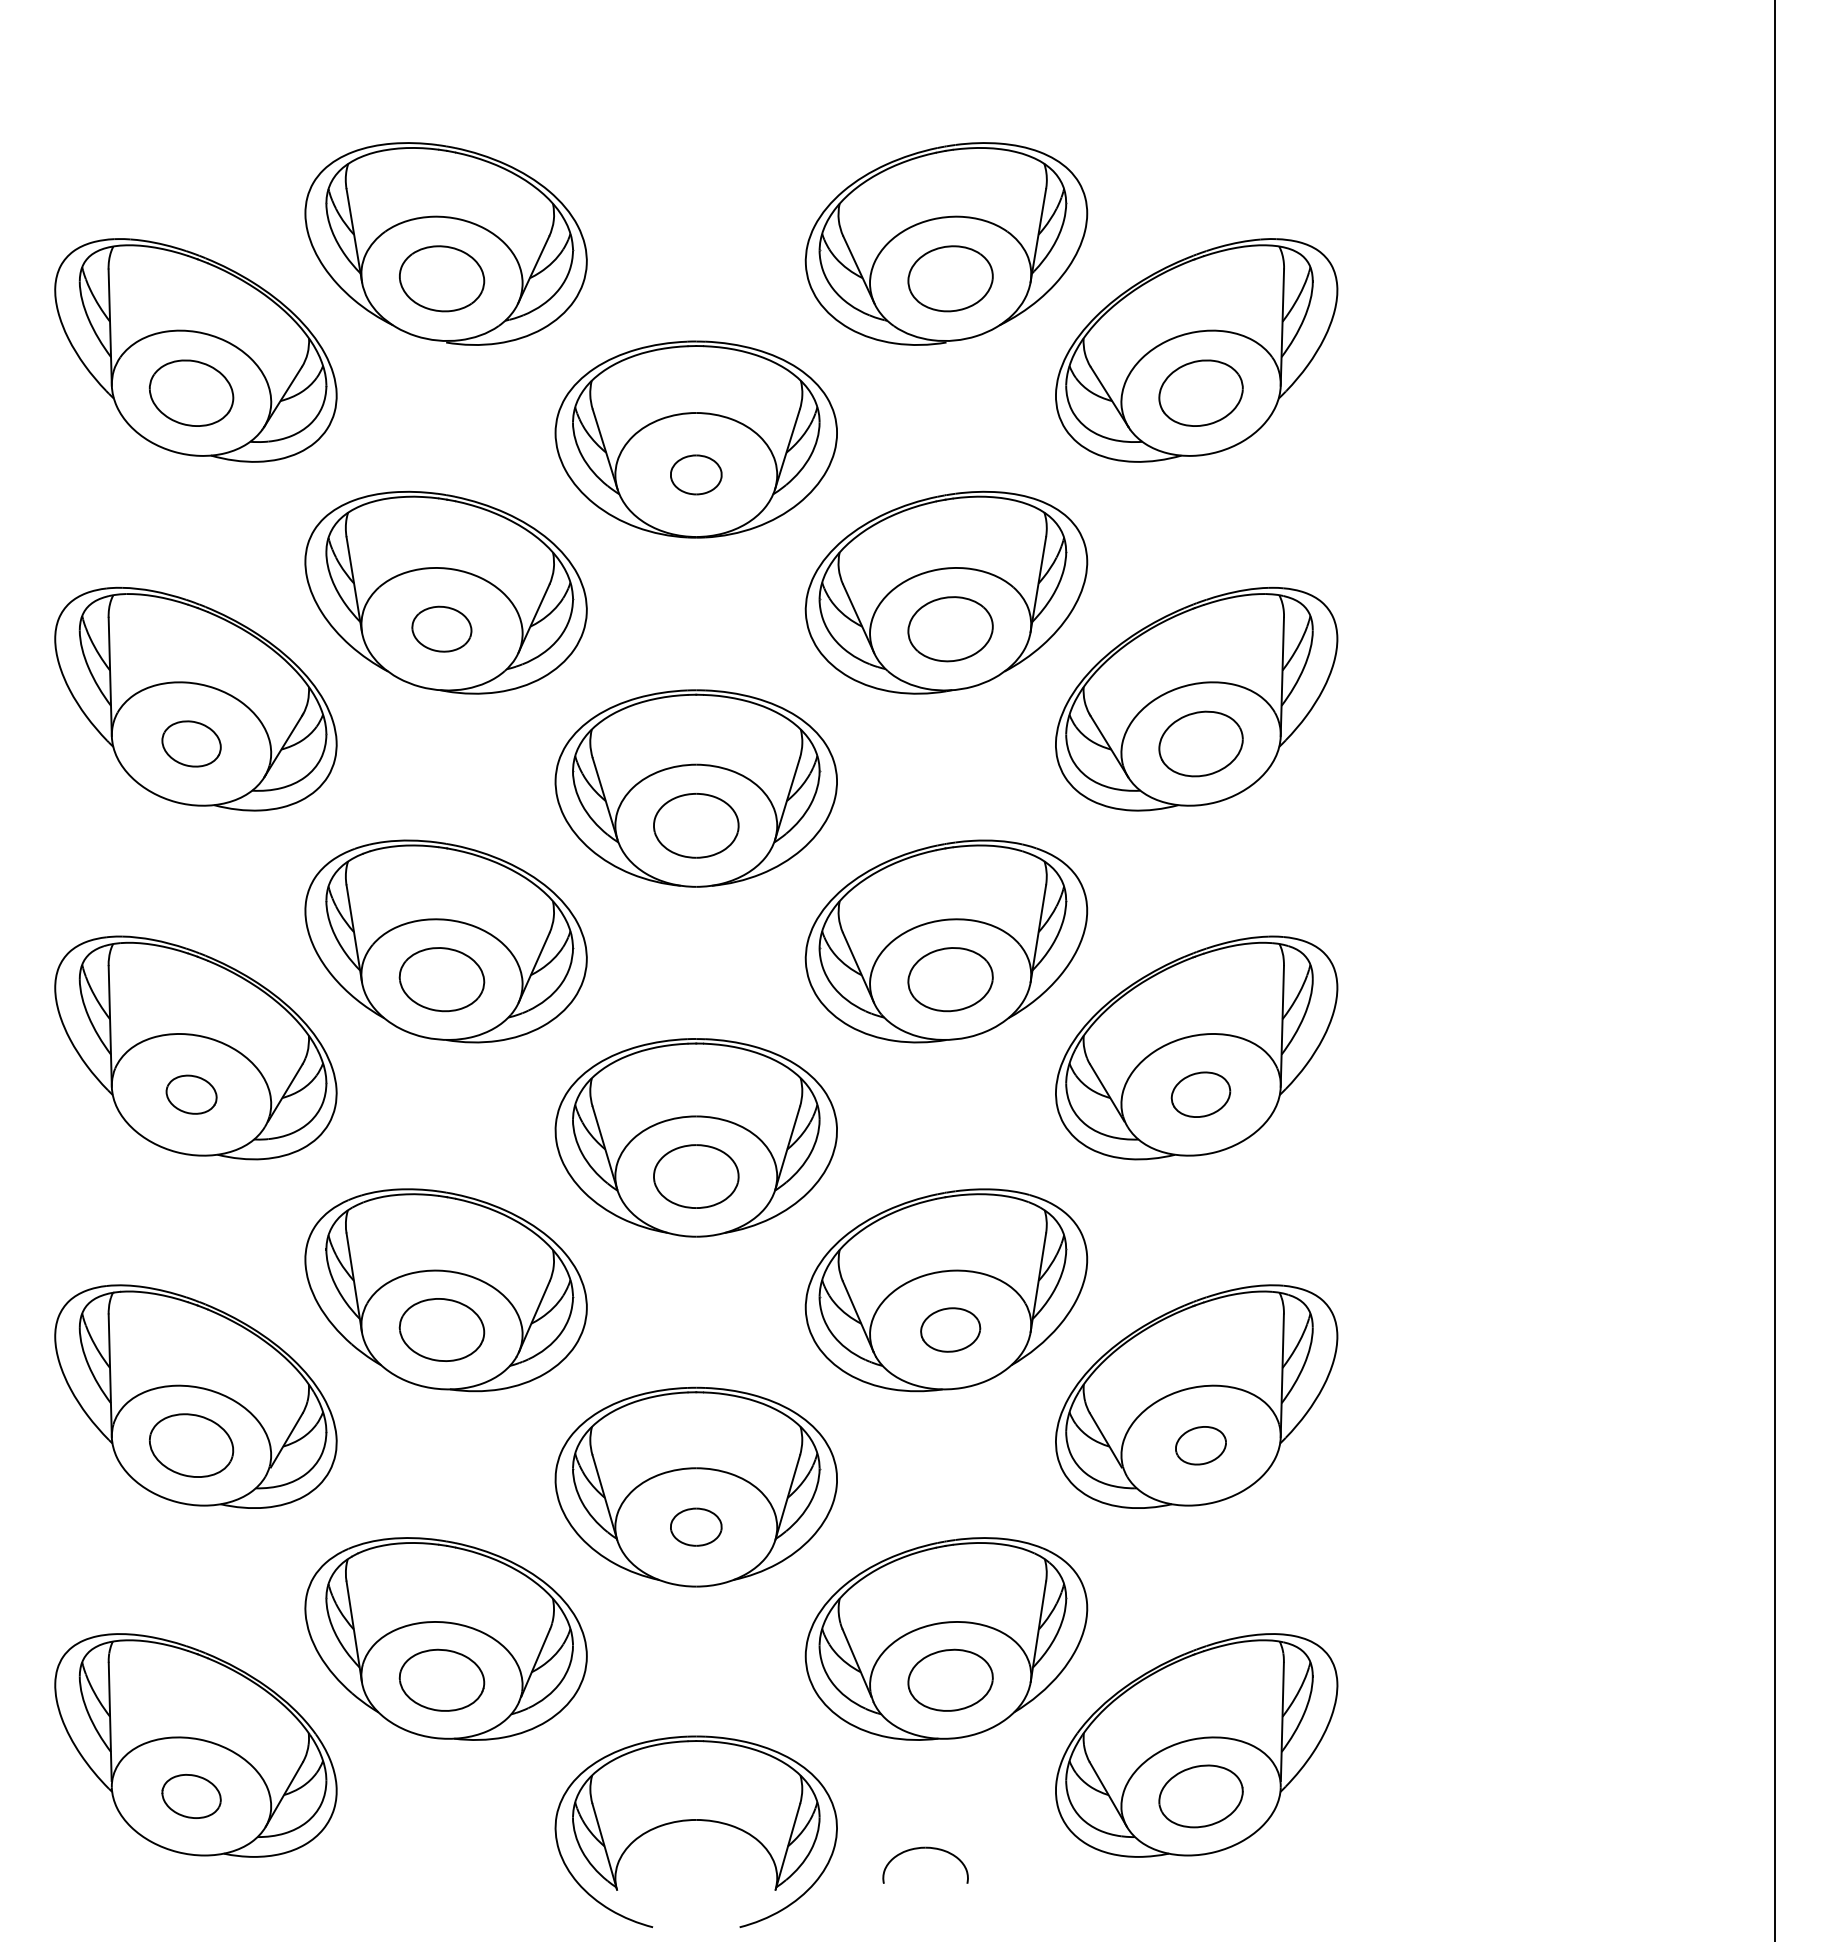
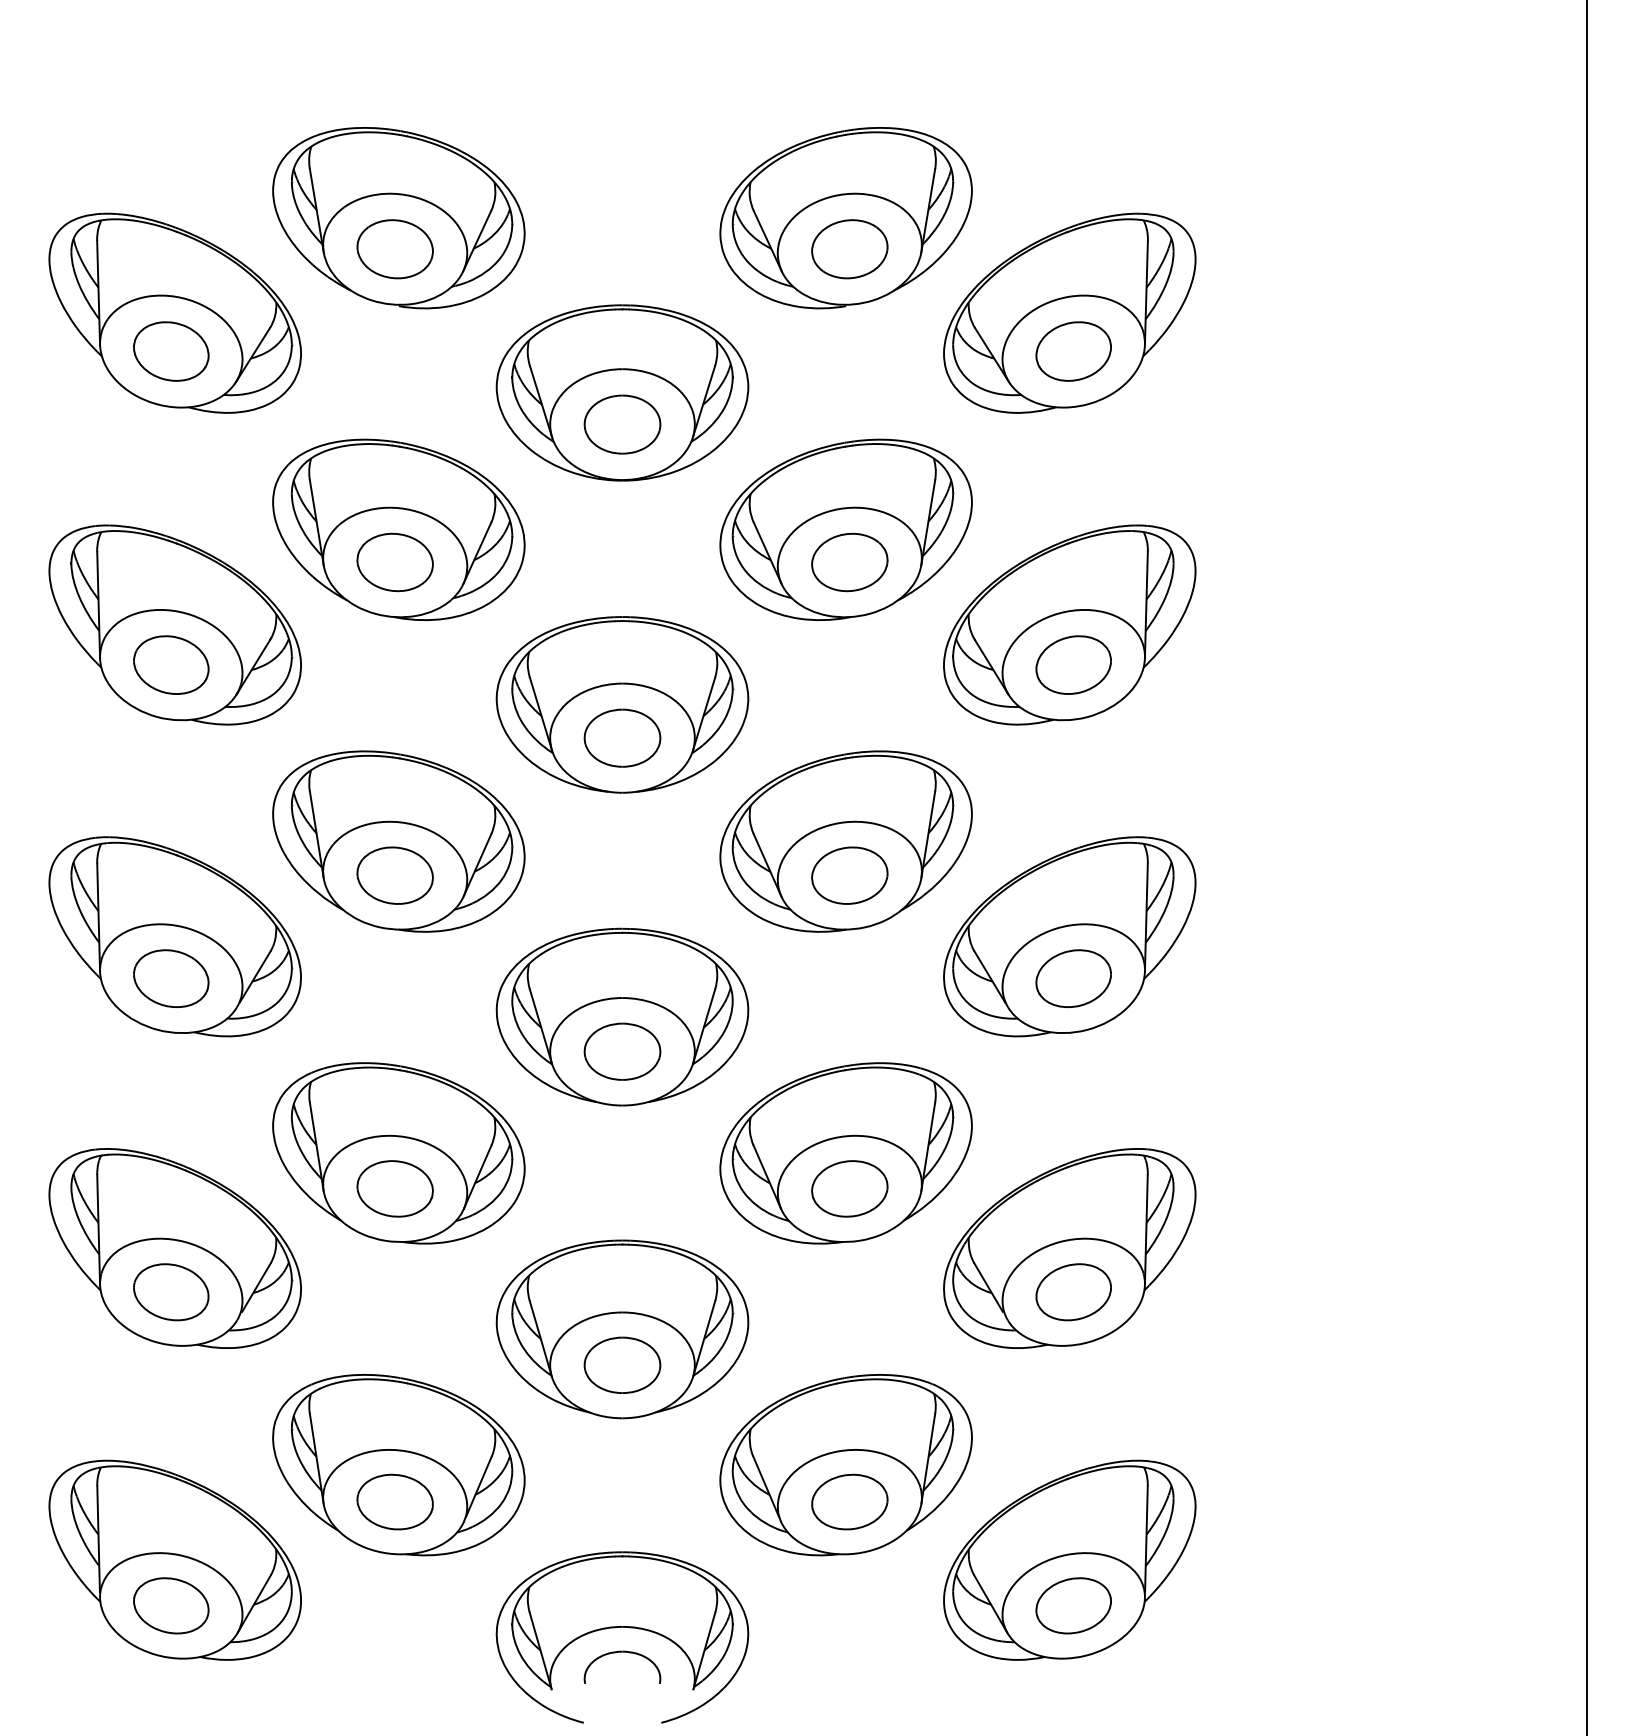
part: (696, 474) -> (622, 424), size x1.67
part: (441, 629) -> (394, 562), size x1.43
part: (191, 743) -> (171, 664), size x1.43
part: (191, 1094) -> (171, 978), size x1.67
part: (1200, 1094) -> (1073, 978), size x1.43
part: (950, 1329) -> (849, 1188), size x1.43
part: (1200, 1445) -> (1073, 1292), size x1.67
part: (696, 1526) -> (622, 1364), size x1.67
part: (191, 1796) -> (171, 1605), size x1.43
part: (925, 1848) -> (622, 1652), moved

